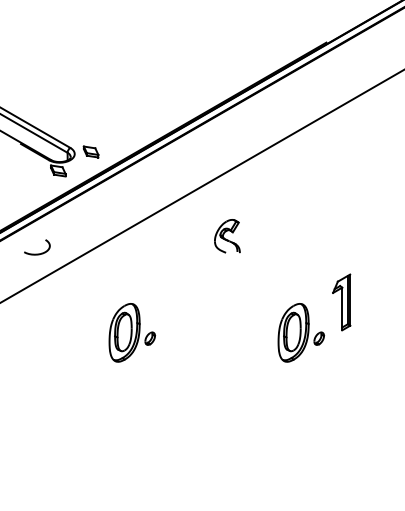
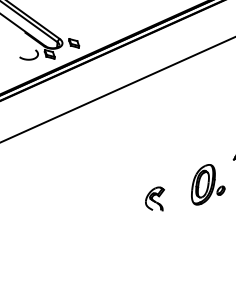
part: (227, 236) -> (155, 198), moved
curve: (37, 253) -> (28, 59), moved
part: (132, 332) -> (90, 173), removed

